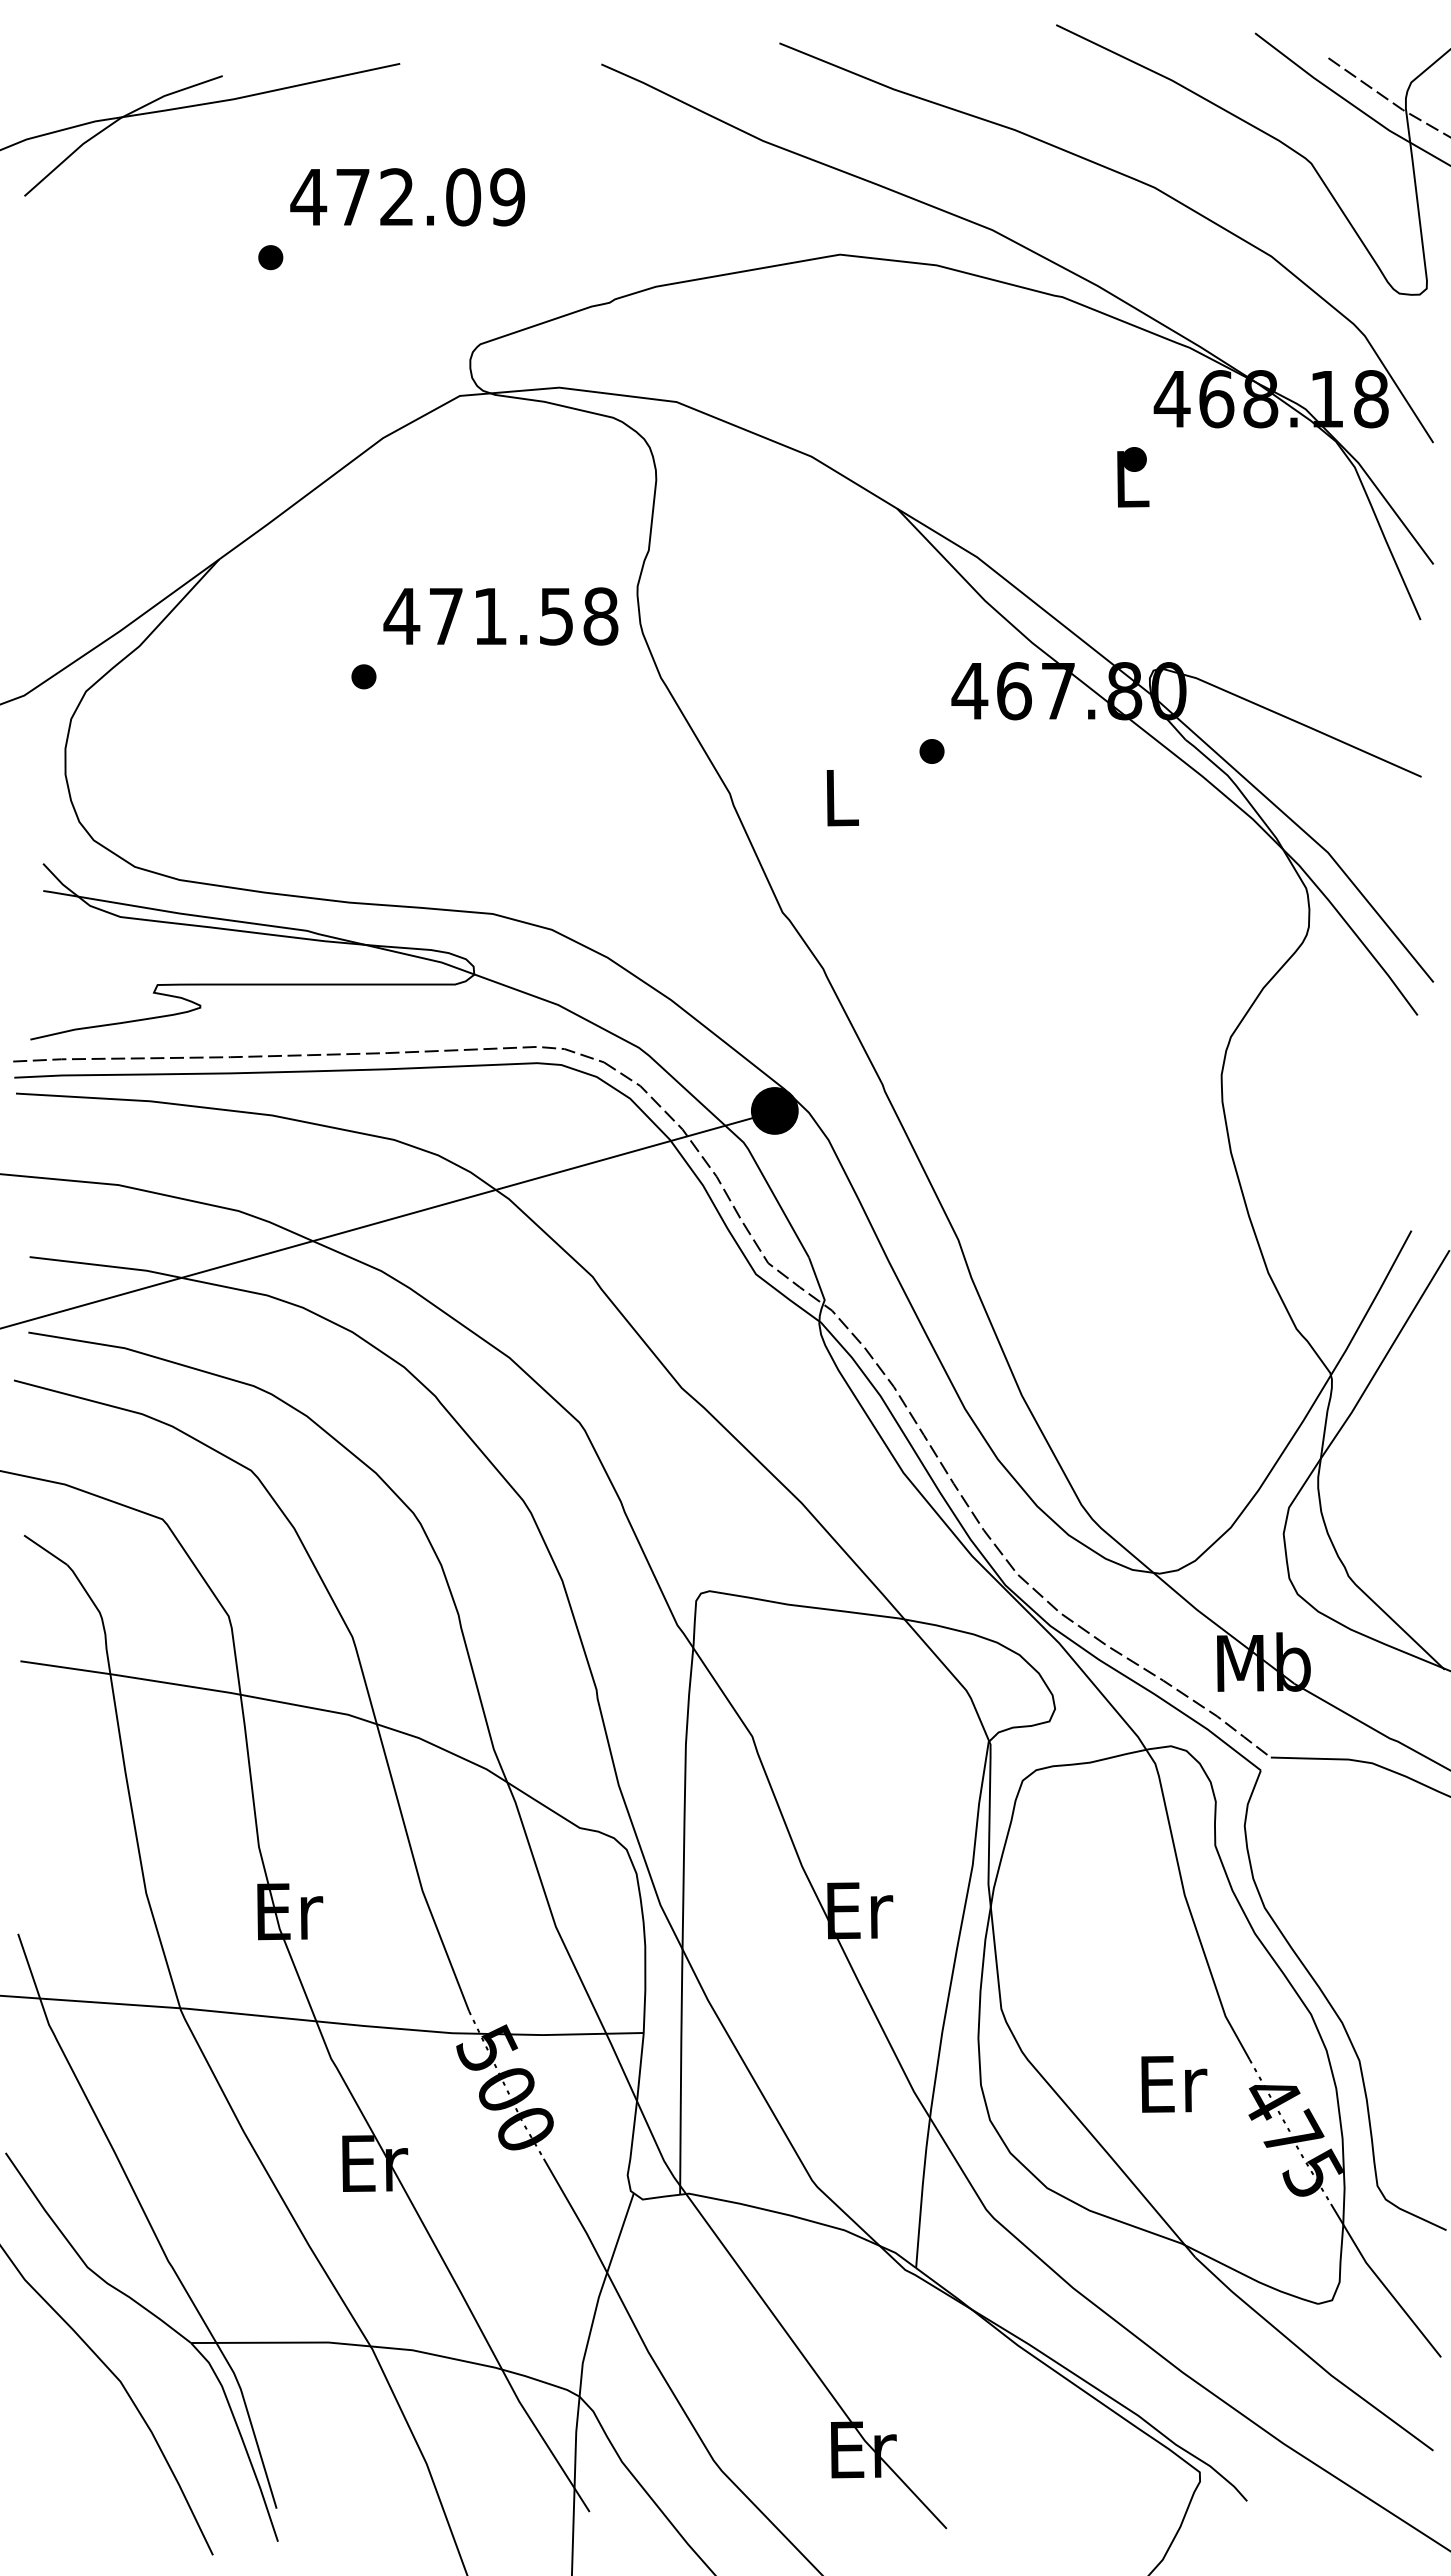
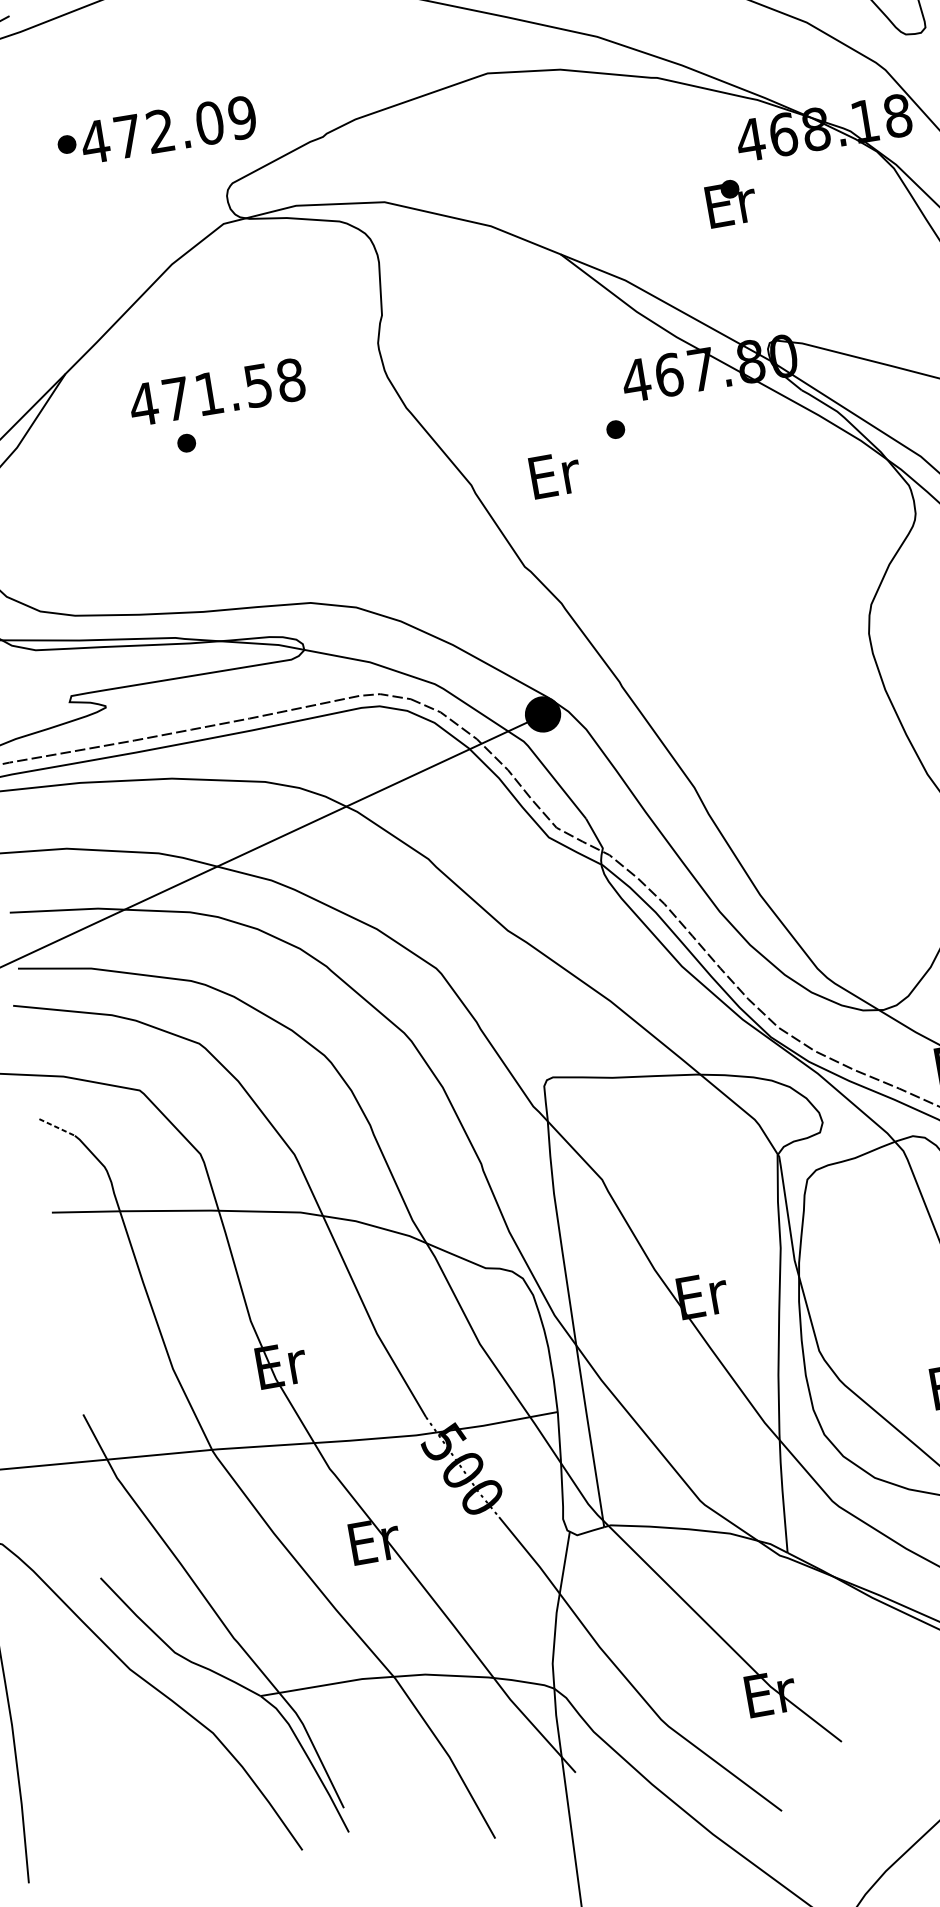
text: (407, 197) -> (168, 130), moved
text: (1133, 479) -> (731, 204), L -> Er
text: (500, 616) -> (216, 392), moved
text: (842, 797) -> (555, 474), L -> Er
line: (46, 1550) -> (57, 1127), solid -> dashed

